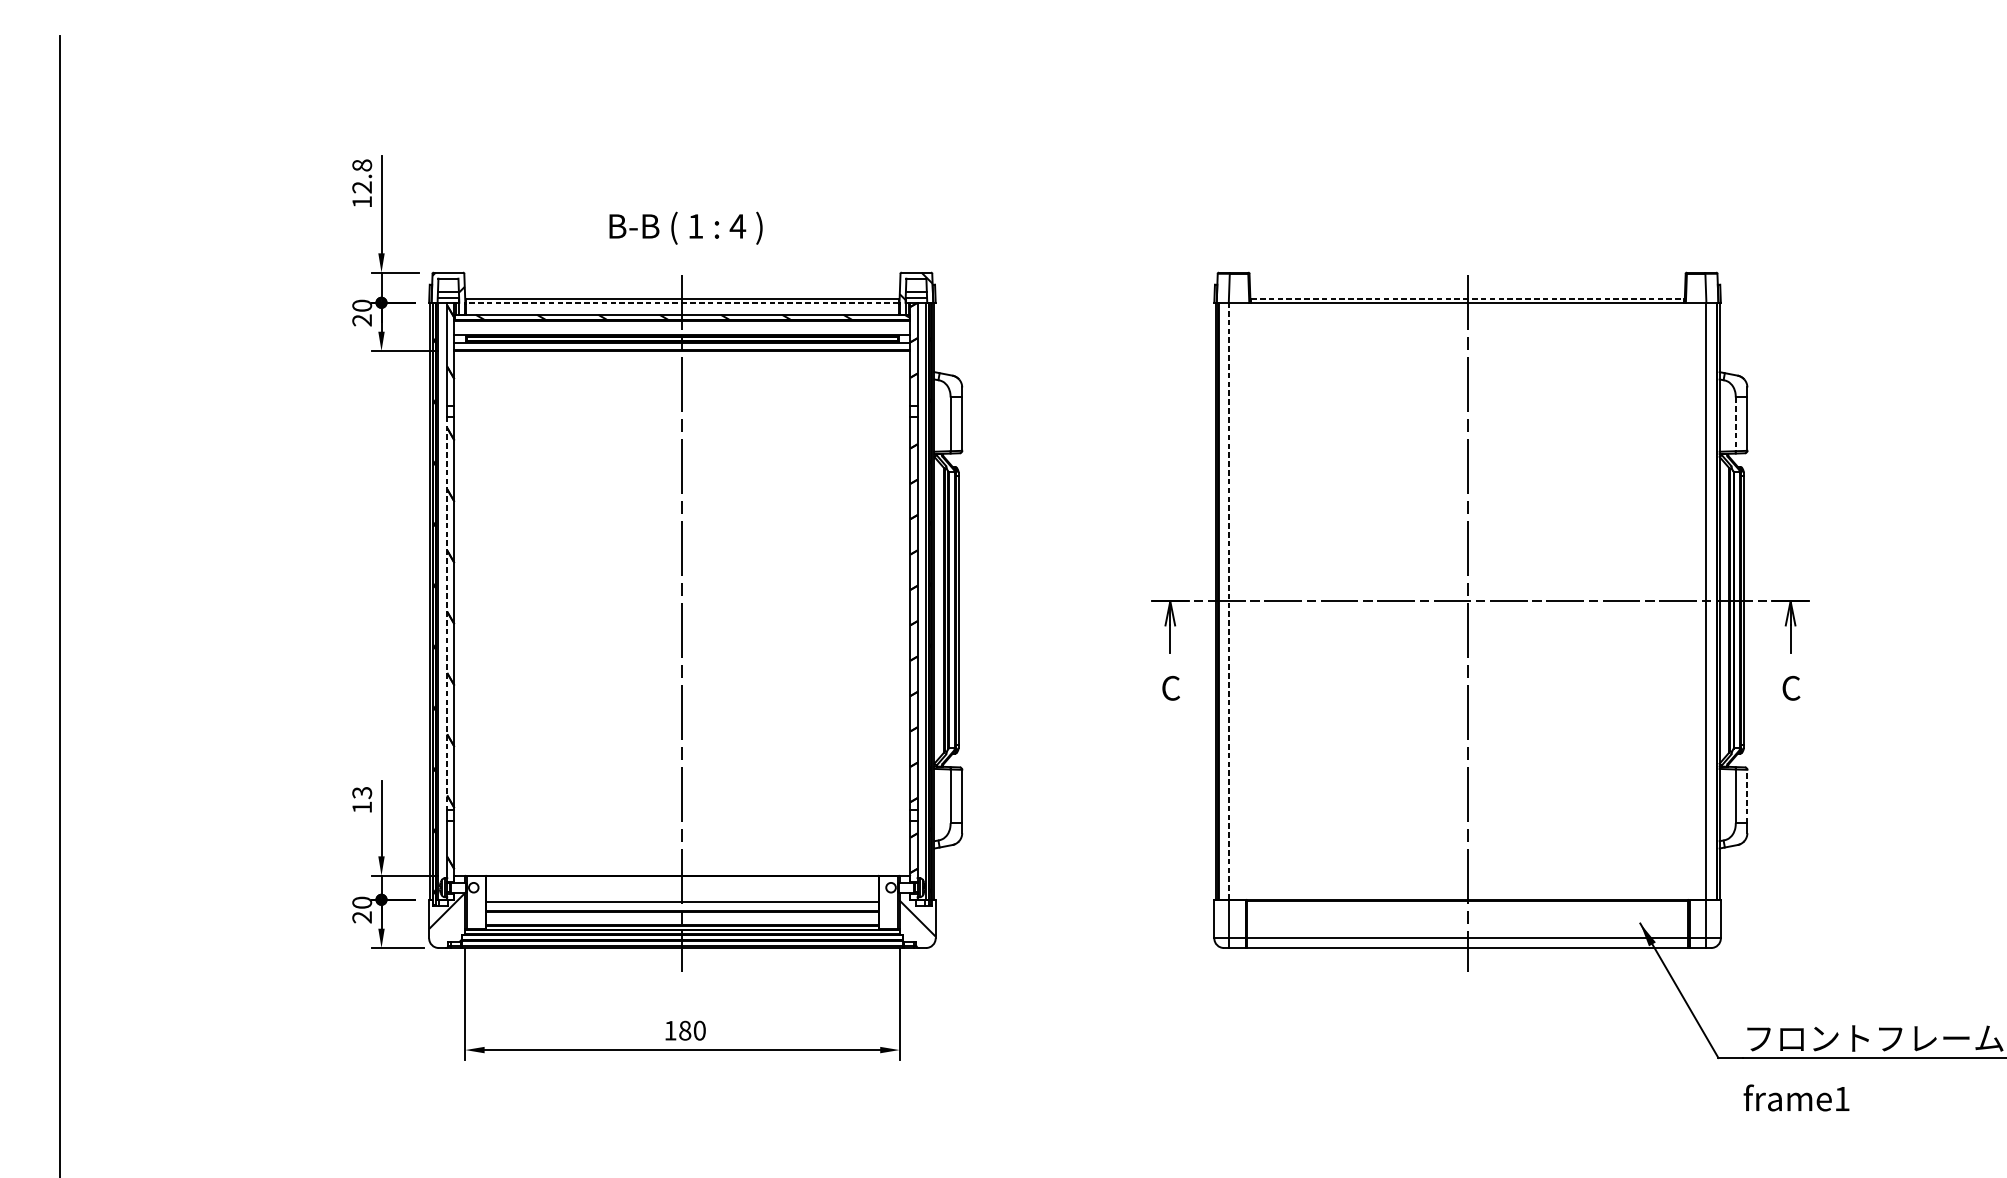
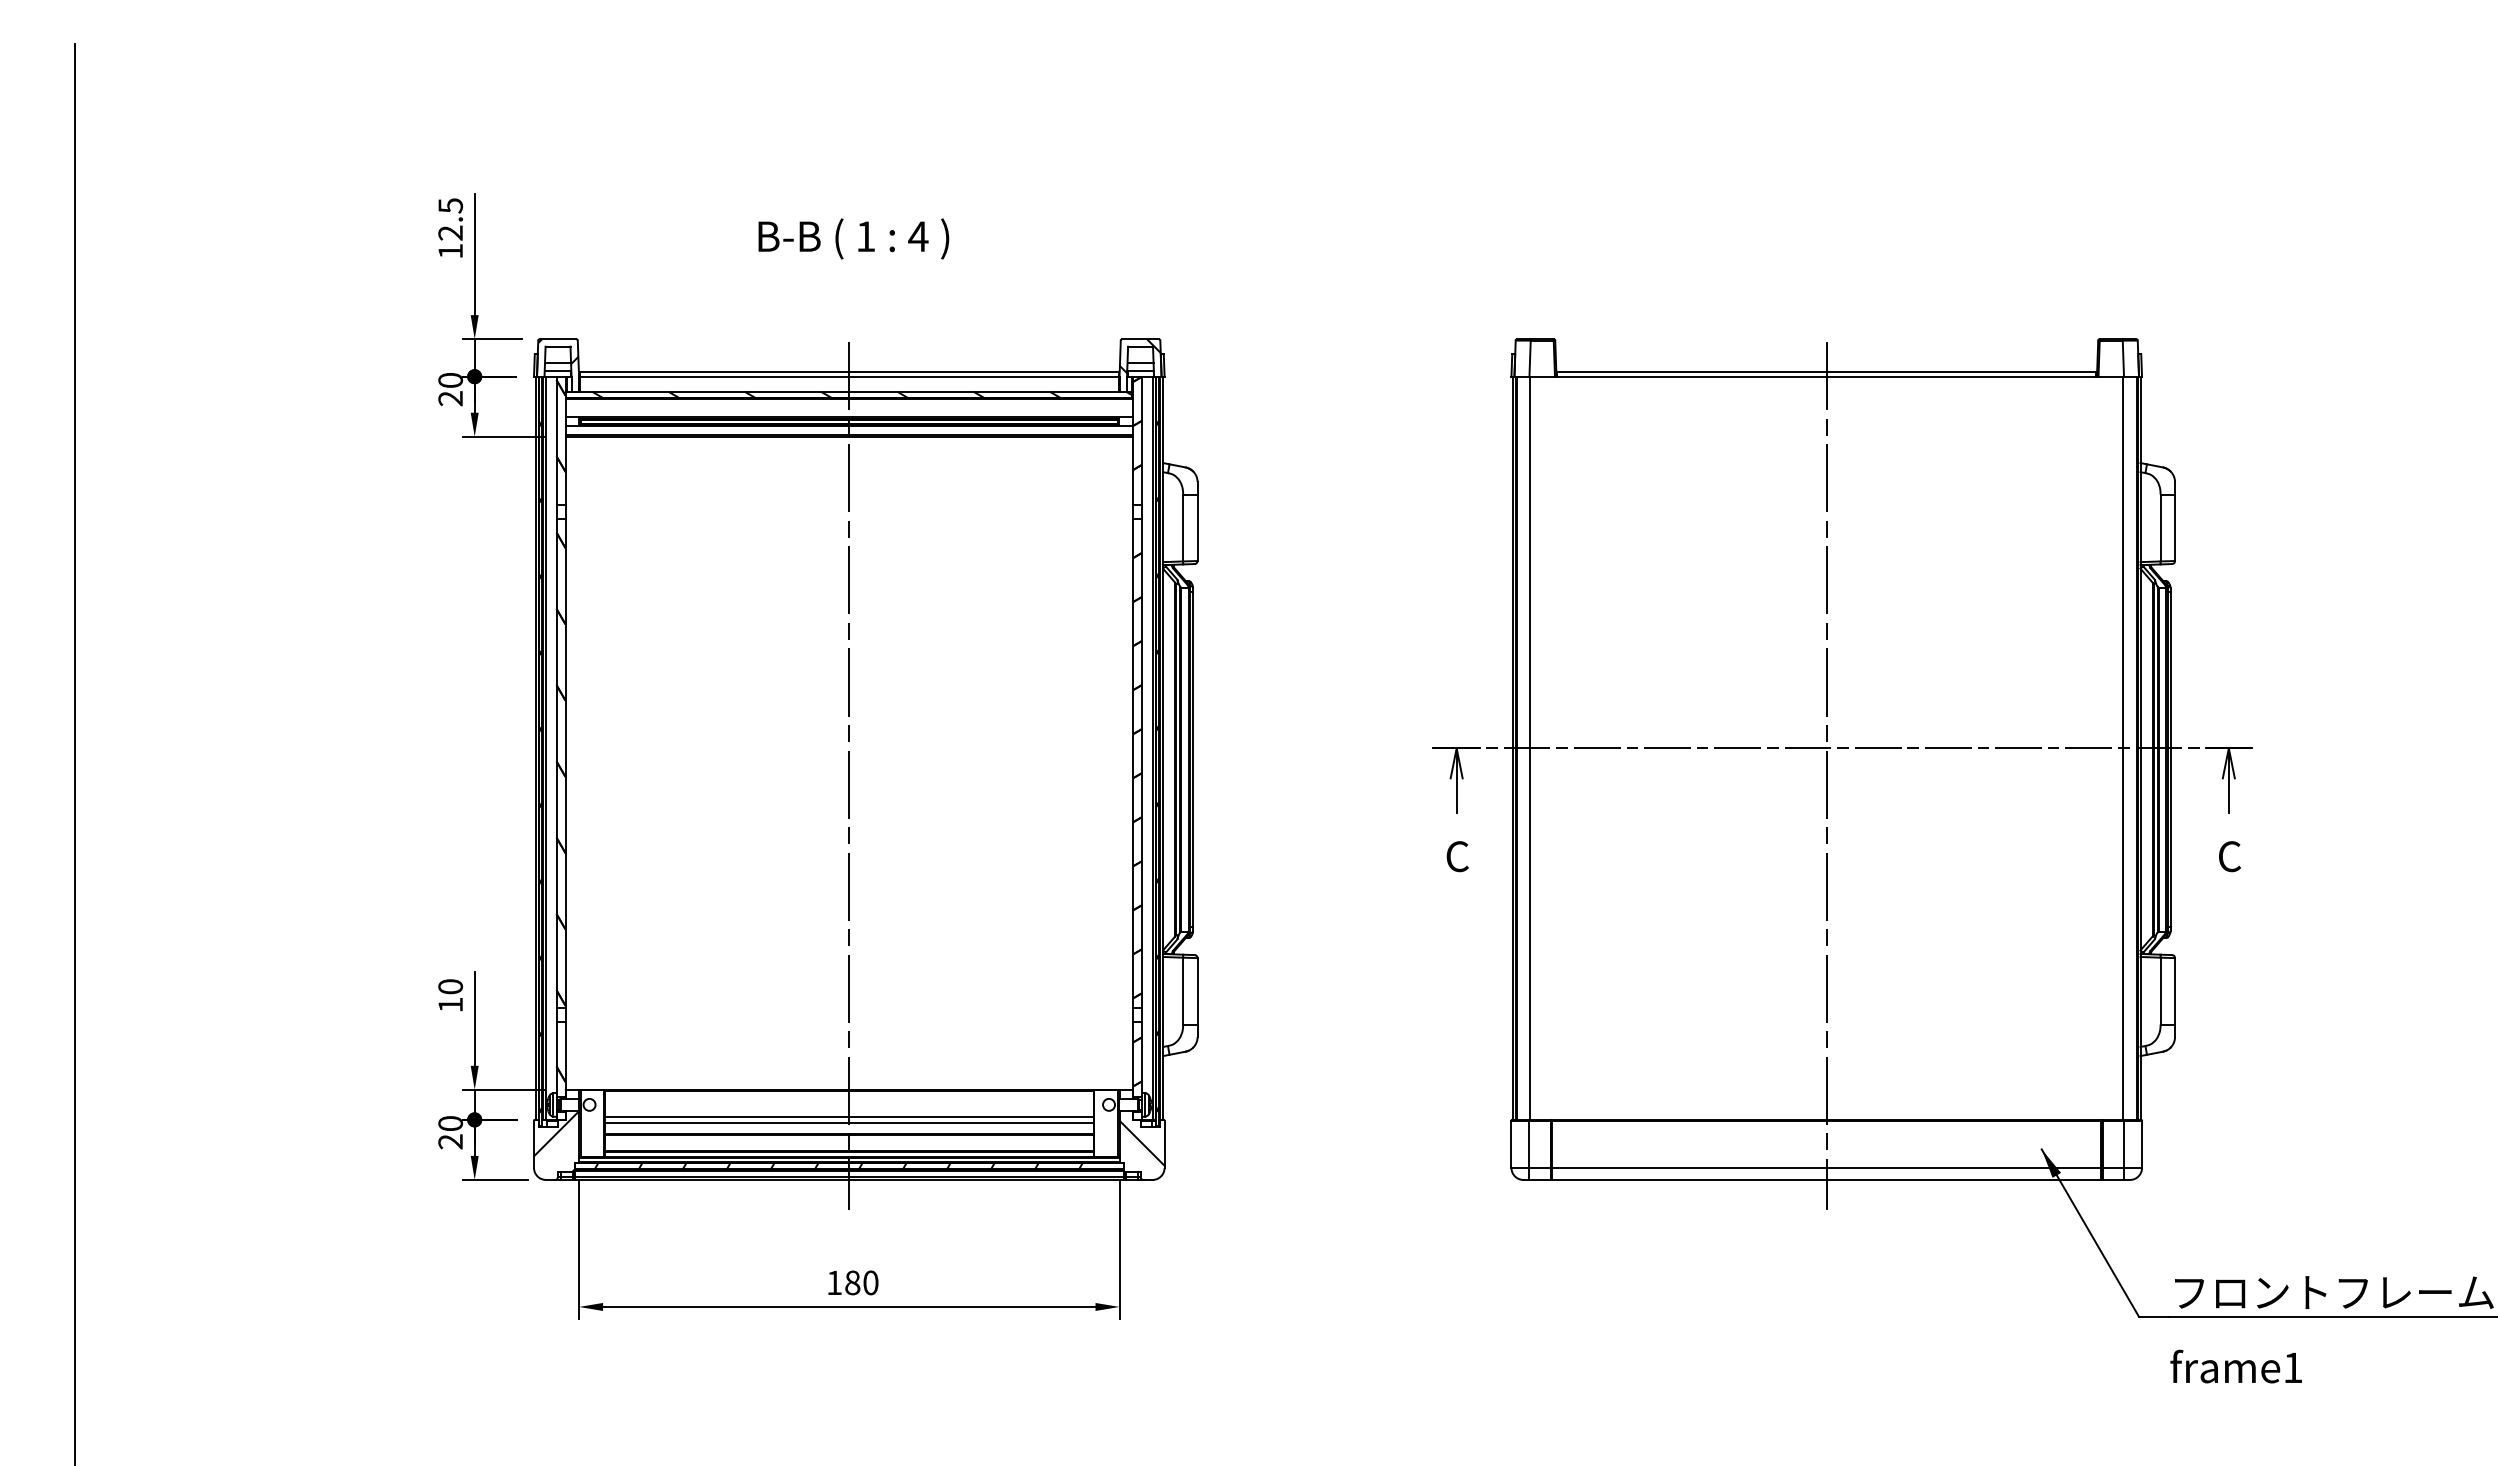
text: (362, 165) -> (450, 205), 12.8 -> 12.5
text: (685, 227) -> (853, 238), moved
line: (1468, 299) -> (1827, 372), dashed -> solid
line: (681, 302) -> (848, 376), dashed -> solid
line: (1735, 424) -> (2160, 528), dashed -> solid
line: (1229, 601) -> (1530, 748), dashed -> solid
line: (447, 613) -> (556, 763), dashed -> solid
text: (362, 792) -> (450, 986), 13 -> 10
line: (1747, 795) -> (2175, 990), dashed -> solid
line: (682, 897) -> (849, 1116), added
hatch: (690, 937) -> (859, 1166), added

